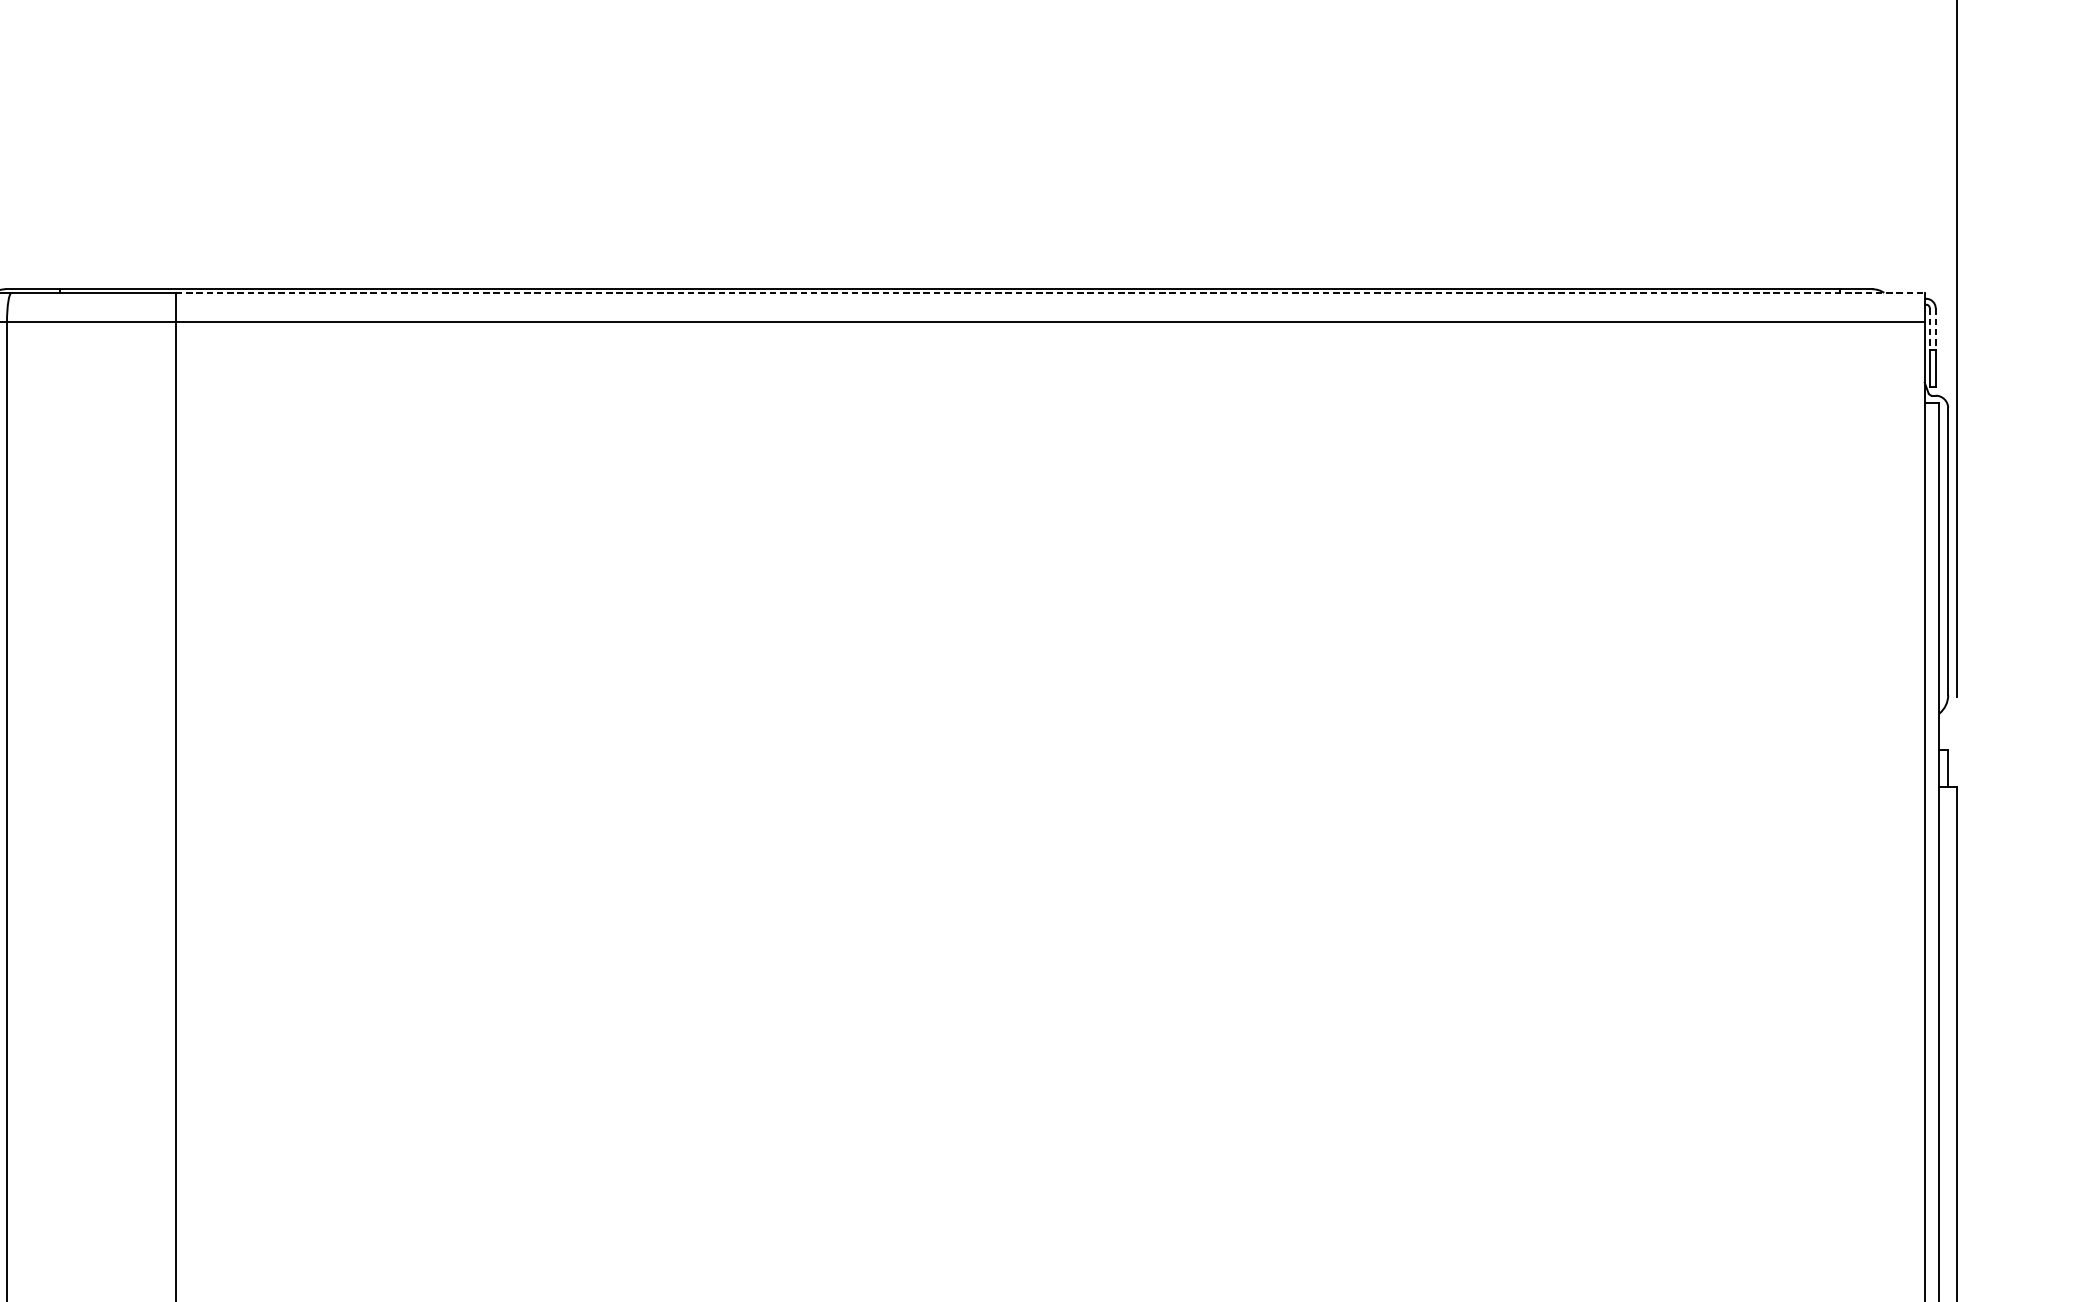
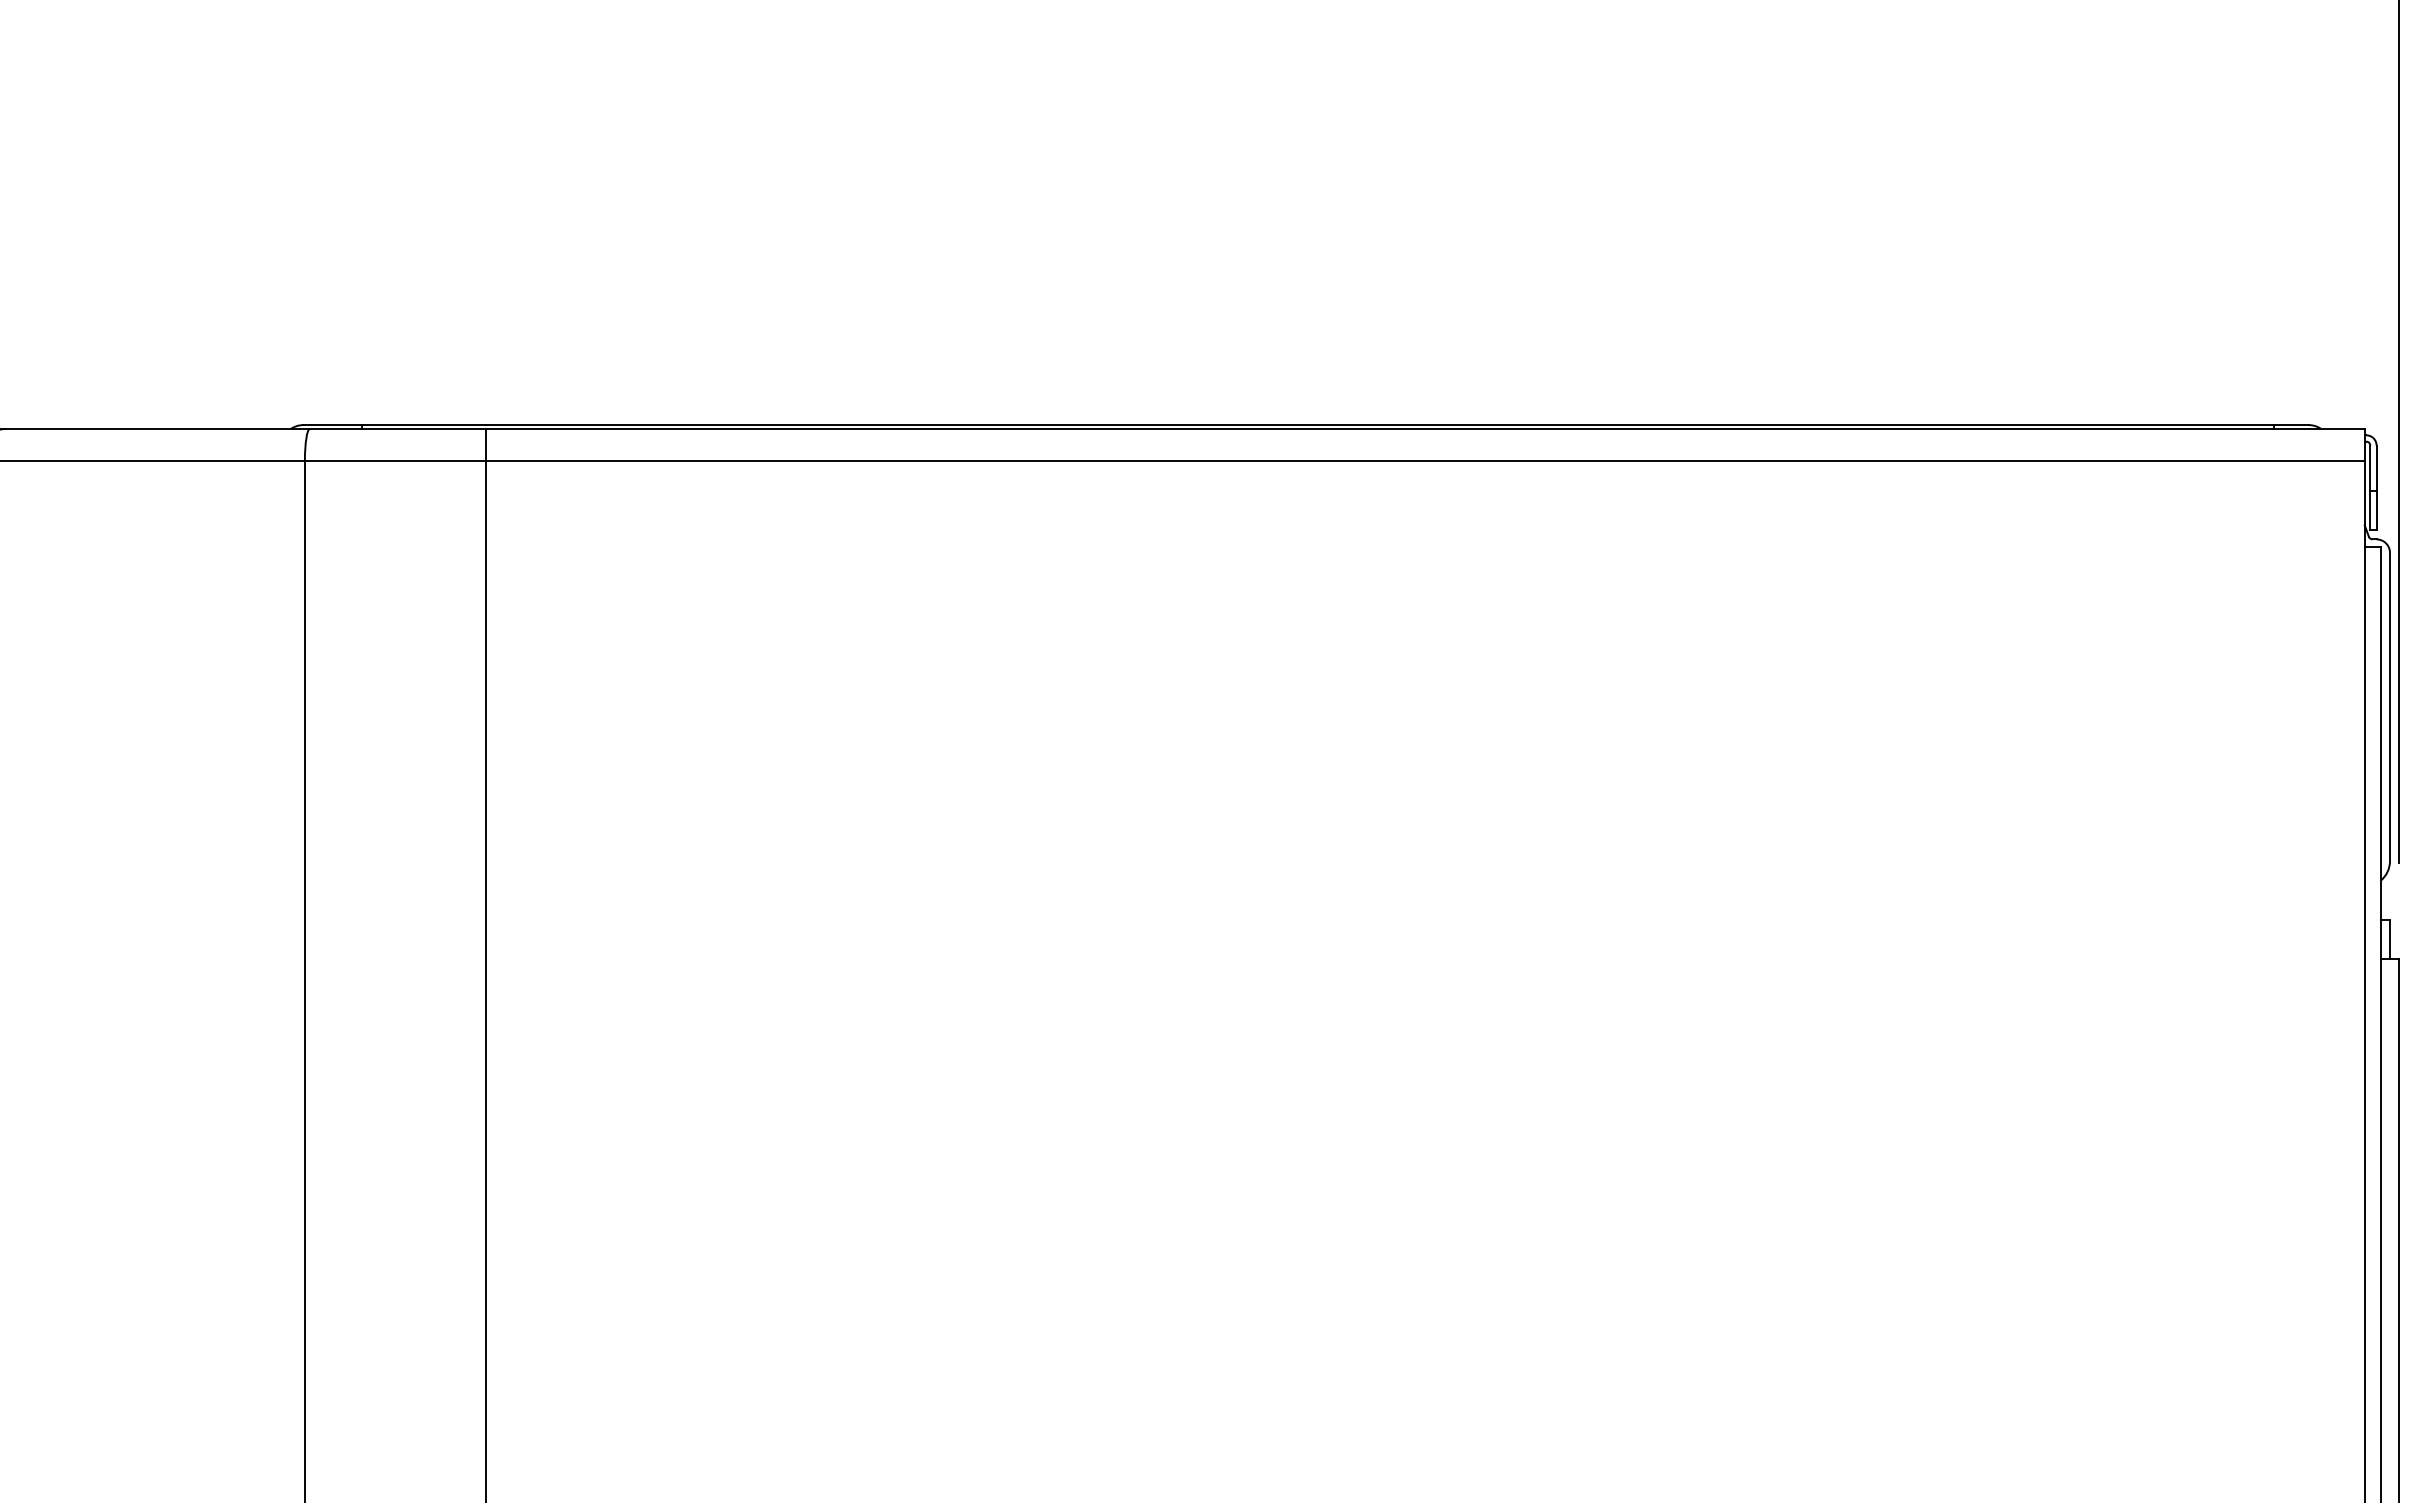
line: (1051, 293) -> (1426, 429), dashed -> solid
line: (1930, 329) -> (2370, 468), dashed -> solid
line: (1935, 329) -> (2376, 468), dashed -> solid

